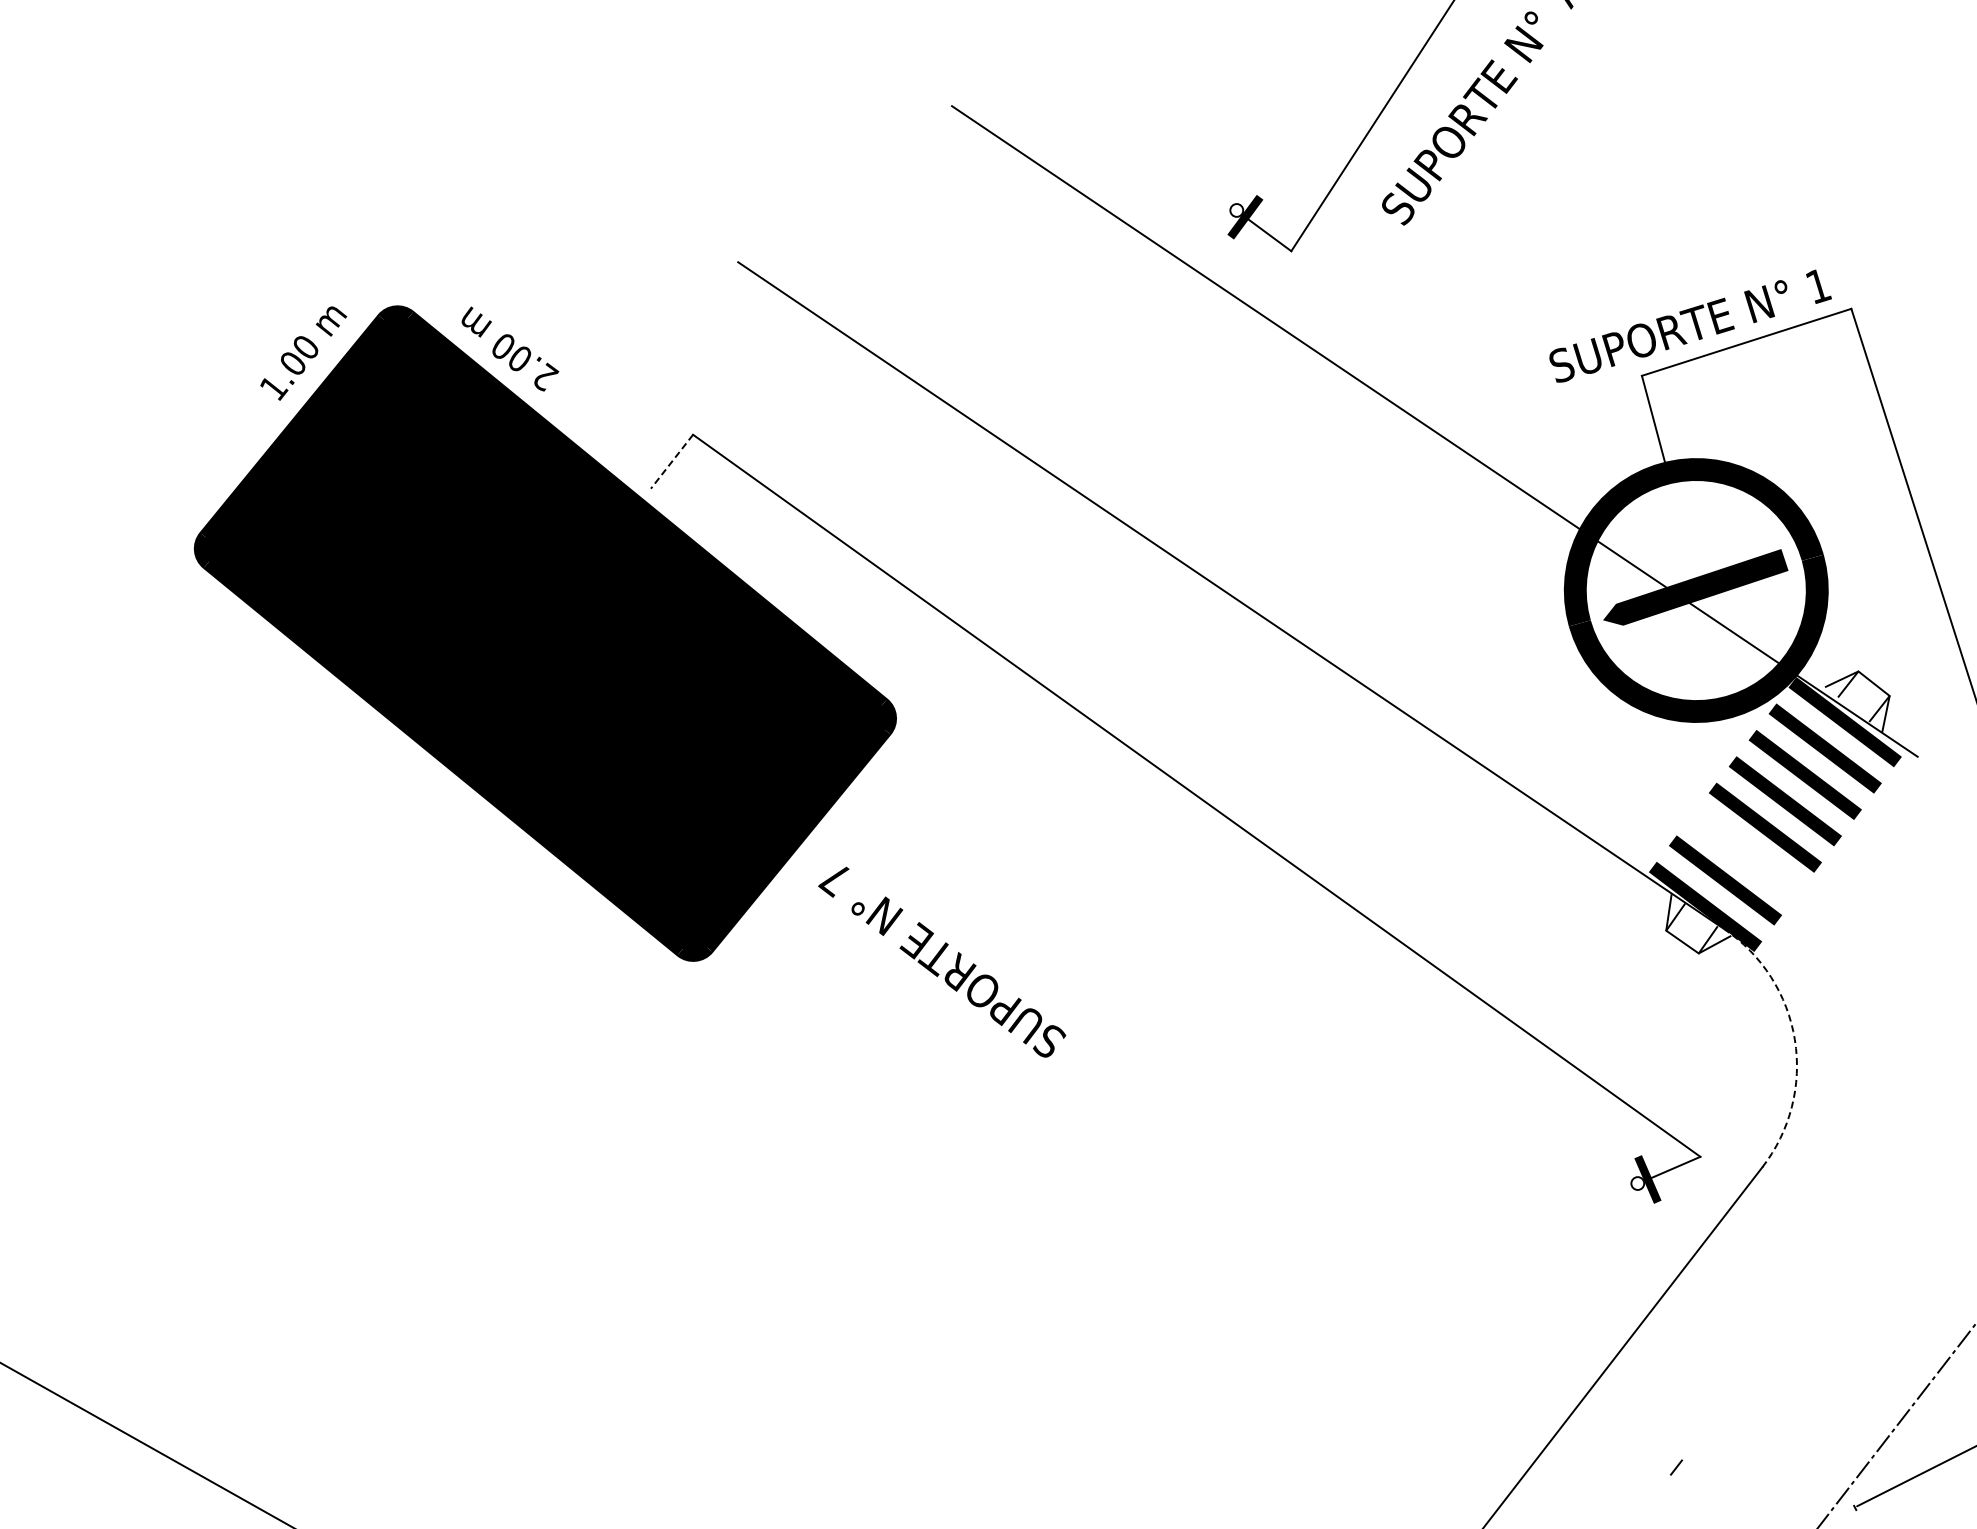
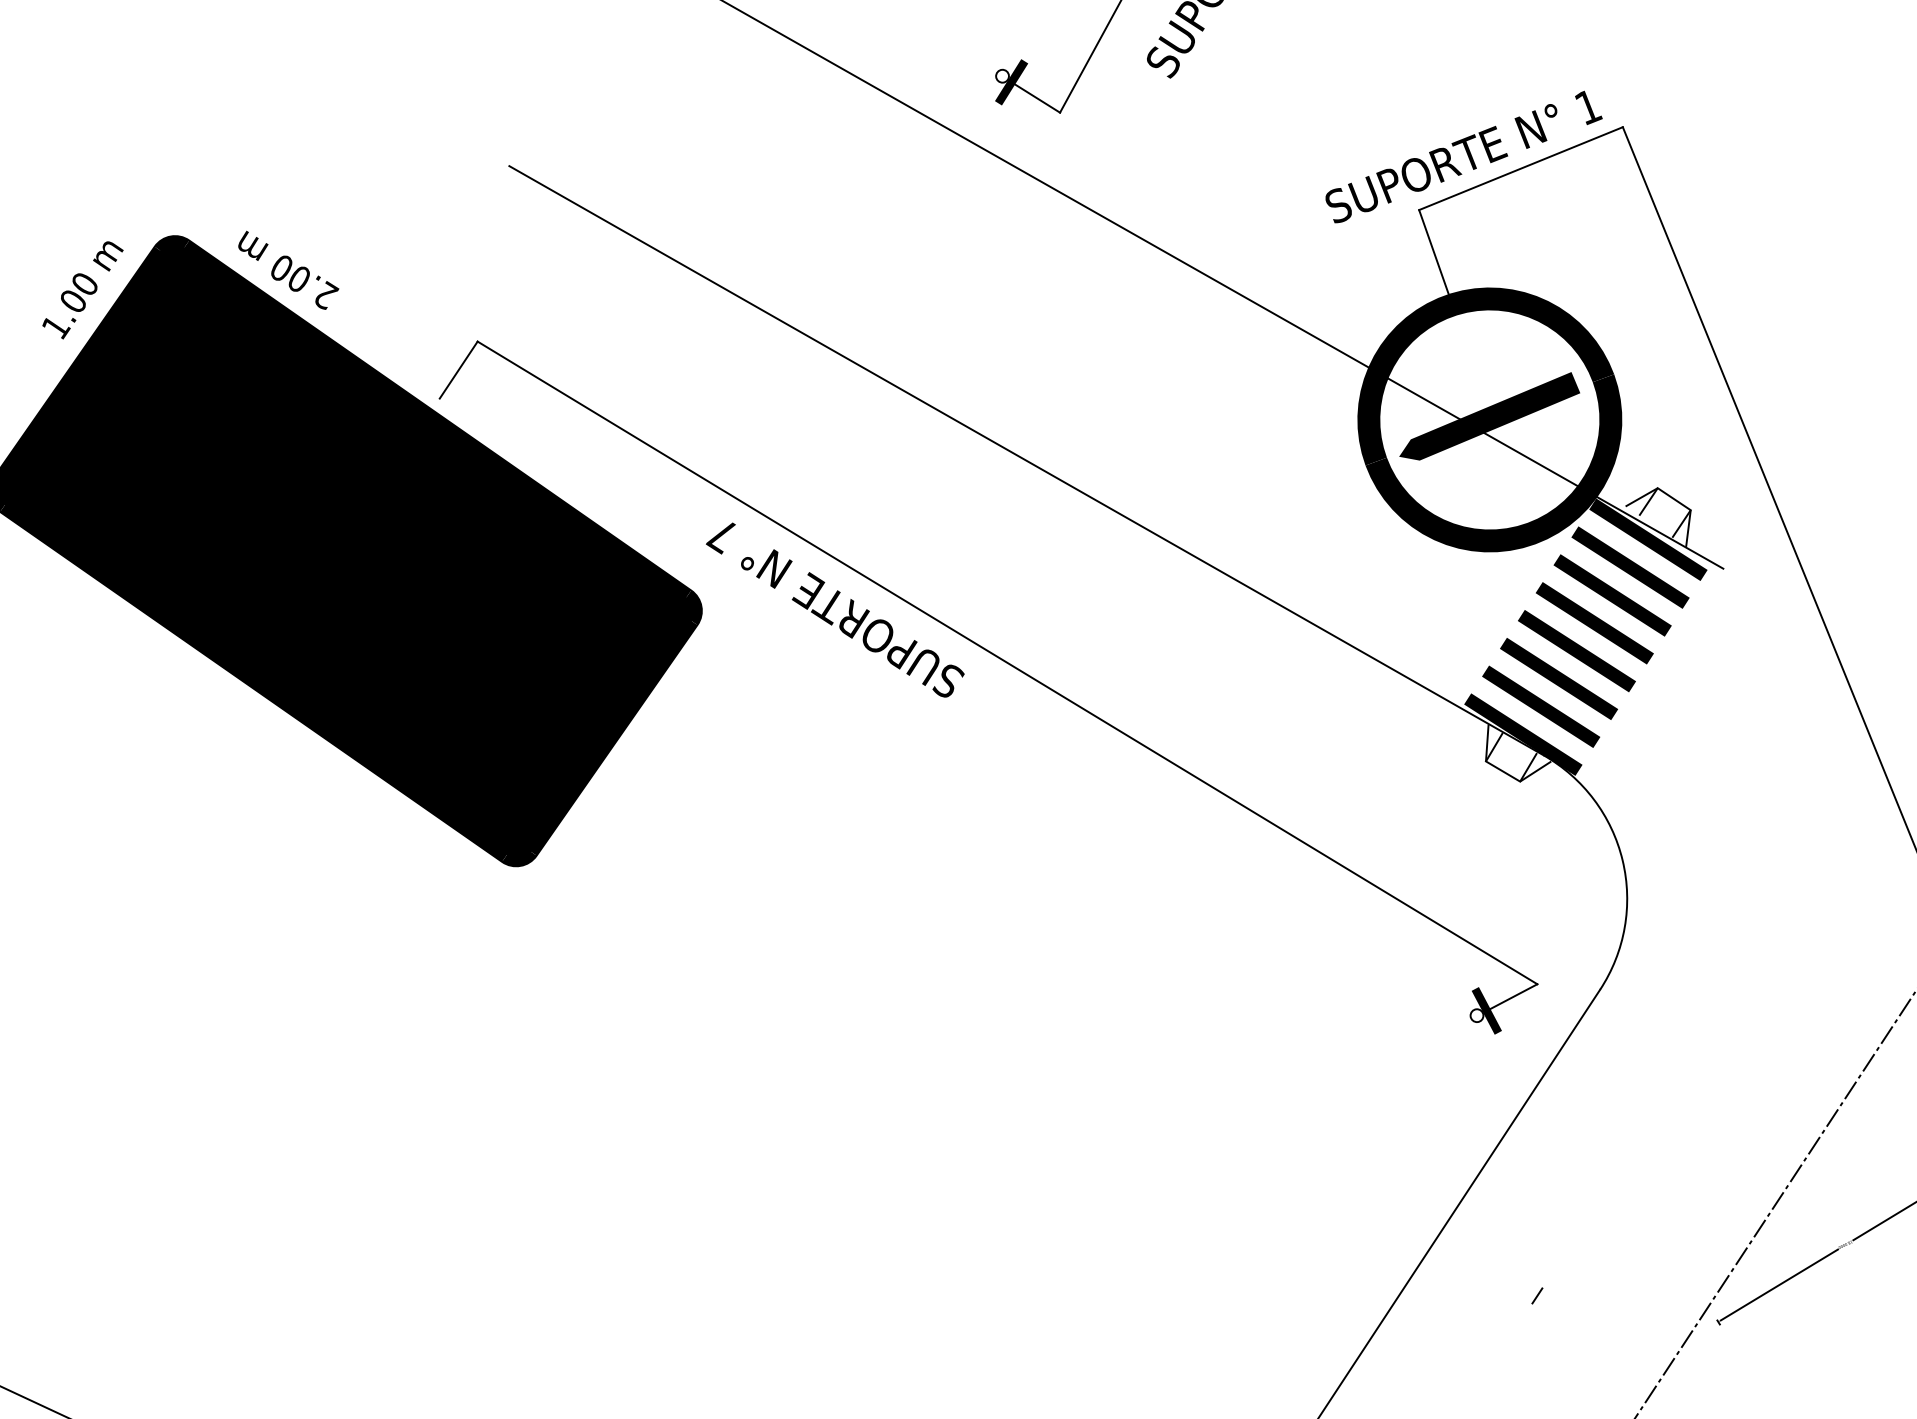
line: (671, 462) -> (458, 370), dashed -> solid
line: (1745, 853) -> (1559, 678), added
text: (942, 961) -> (835, 609), moved
arc: (1794, 1039) -> (1622, 860), dashed -> solid

